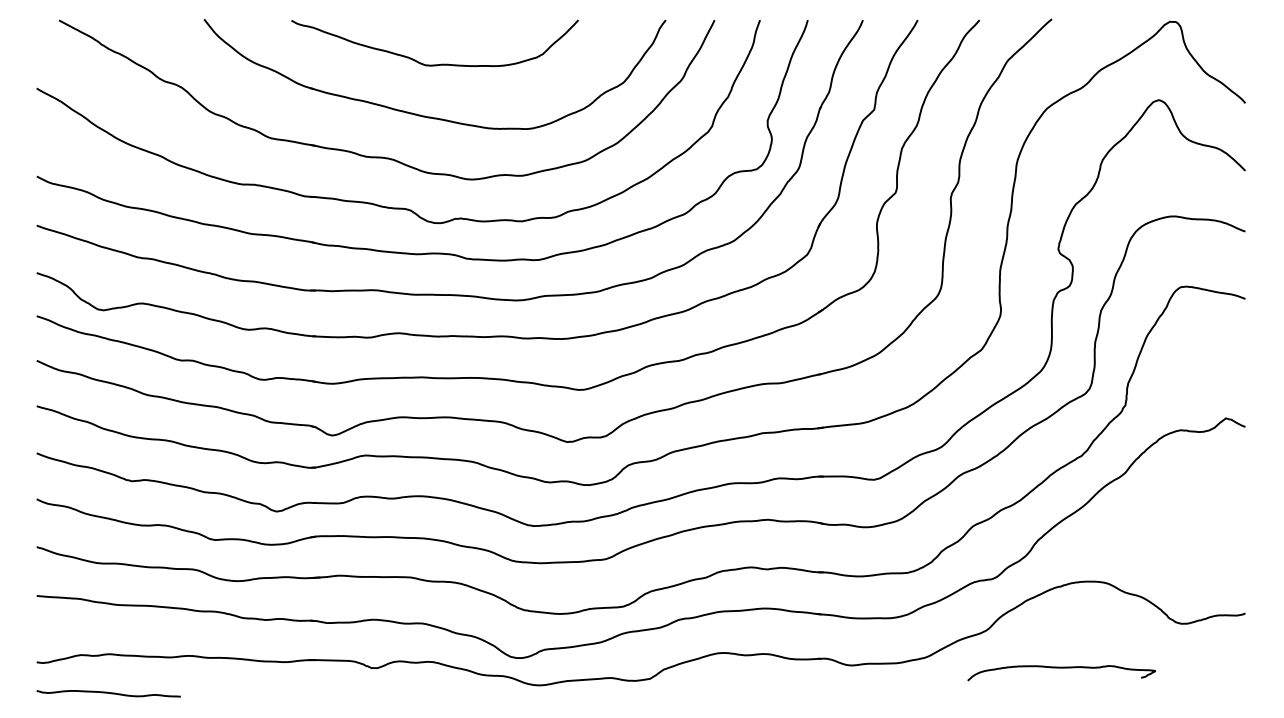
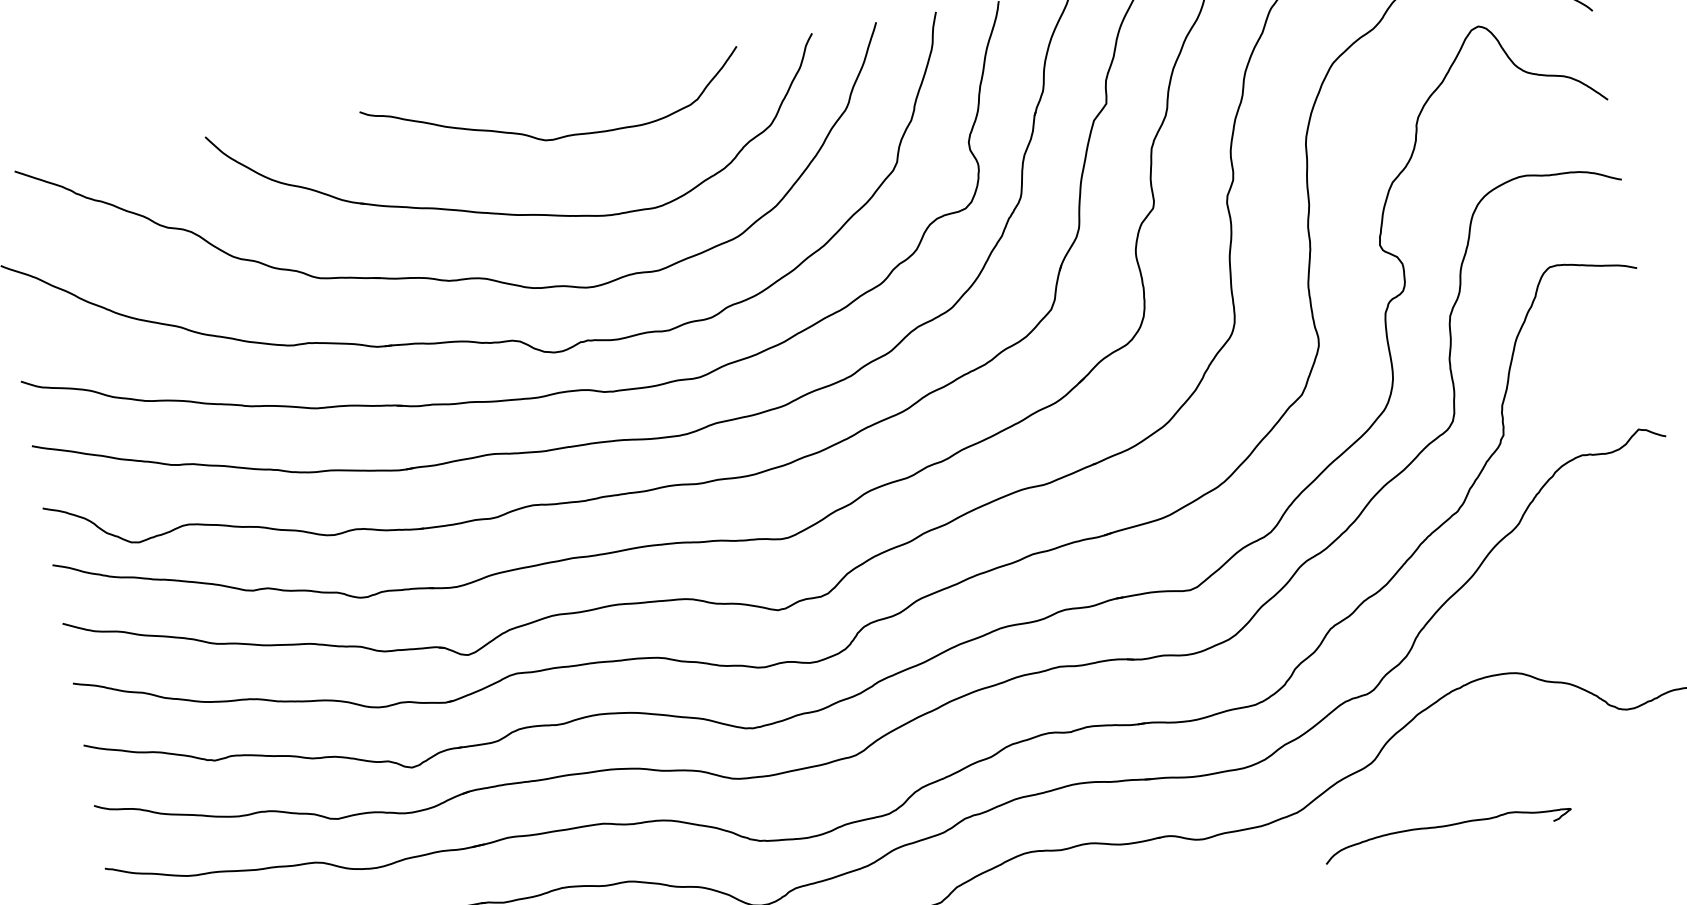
curve: (434, 64) -> (557, 137), moved
curve: (1061, 668) -> (1446, 826), moved

